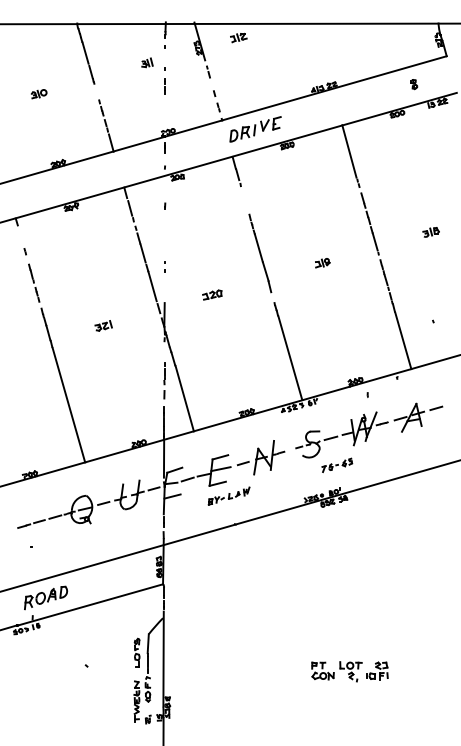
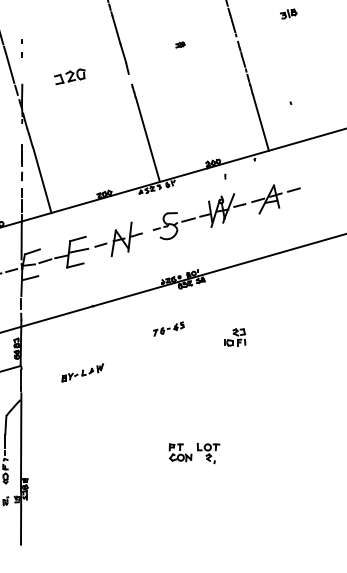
part: (322, 263) -> (180, 45), size x0.6
part: (164, 266) -> (22, 48), size x1.6
part: (212, 294) -> (70, 76), size x1.6
part: (337, 464) -> (169, 328), moved
part: (228, 495) -> (82, 372), moved
part: (377, 670) -> (235, 337), moved

